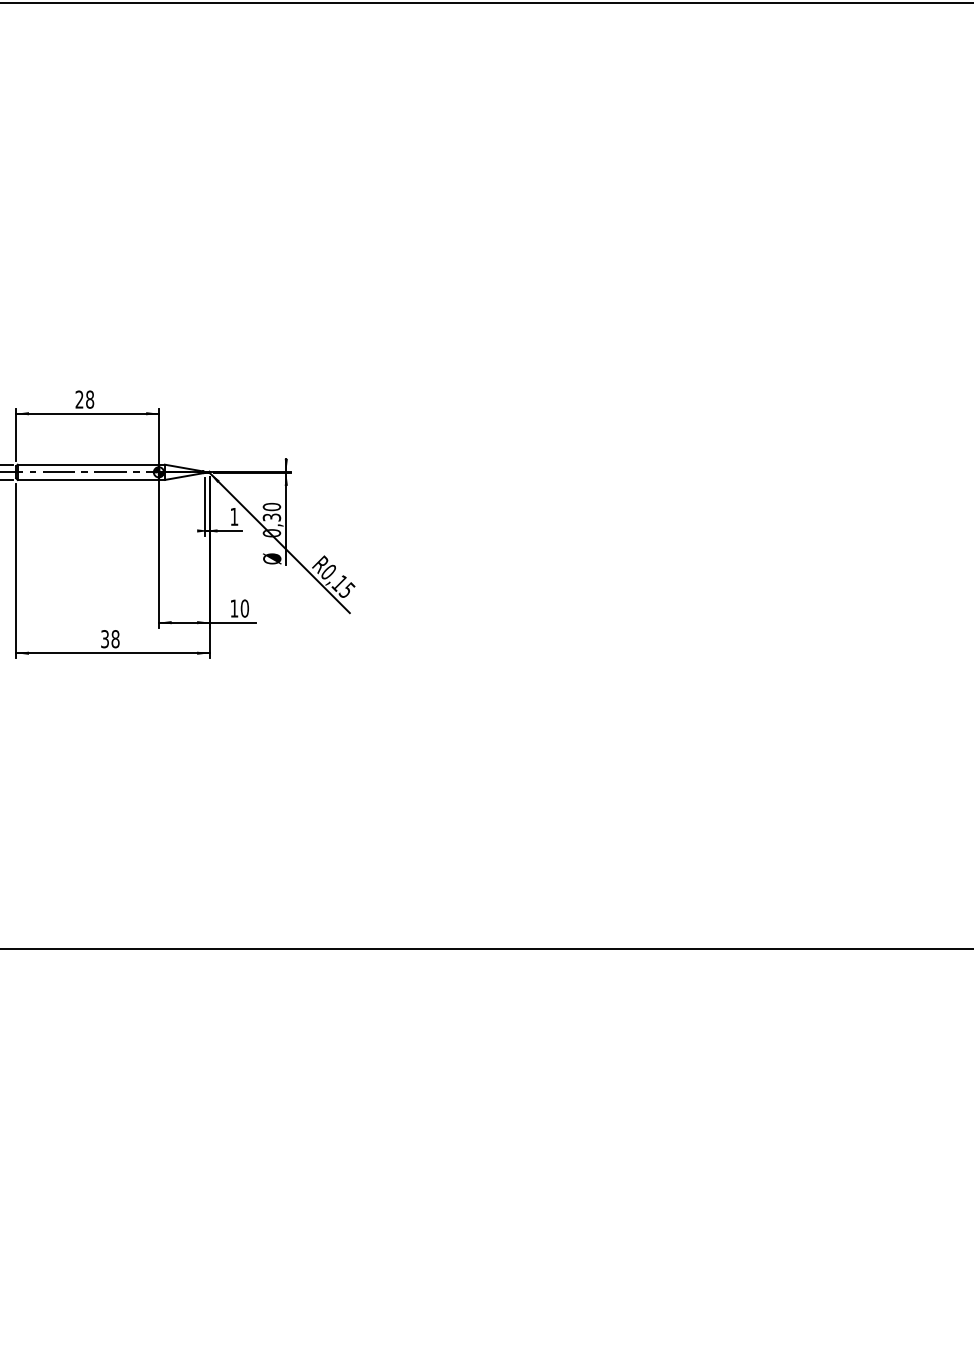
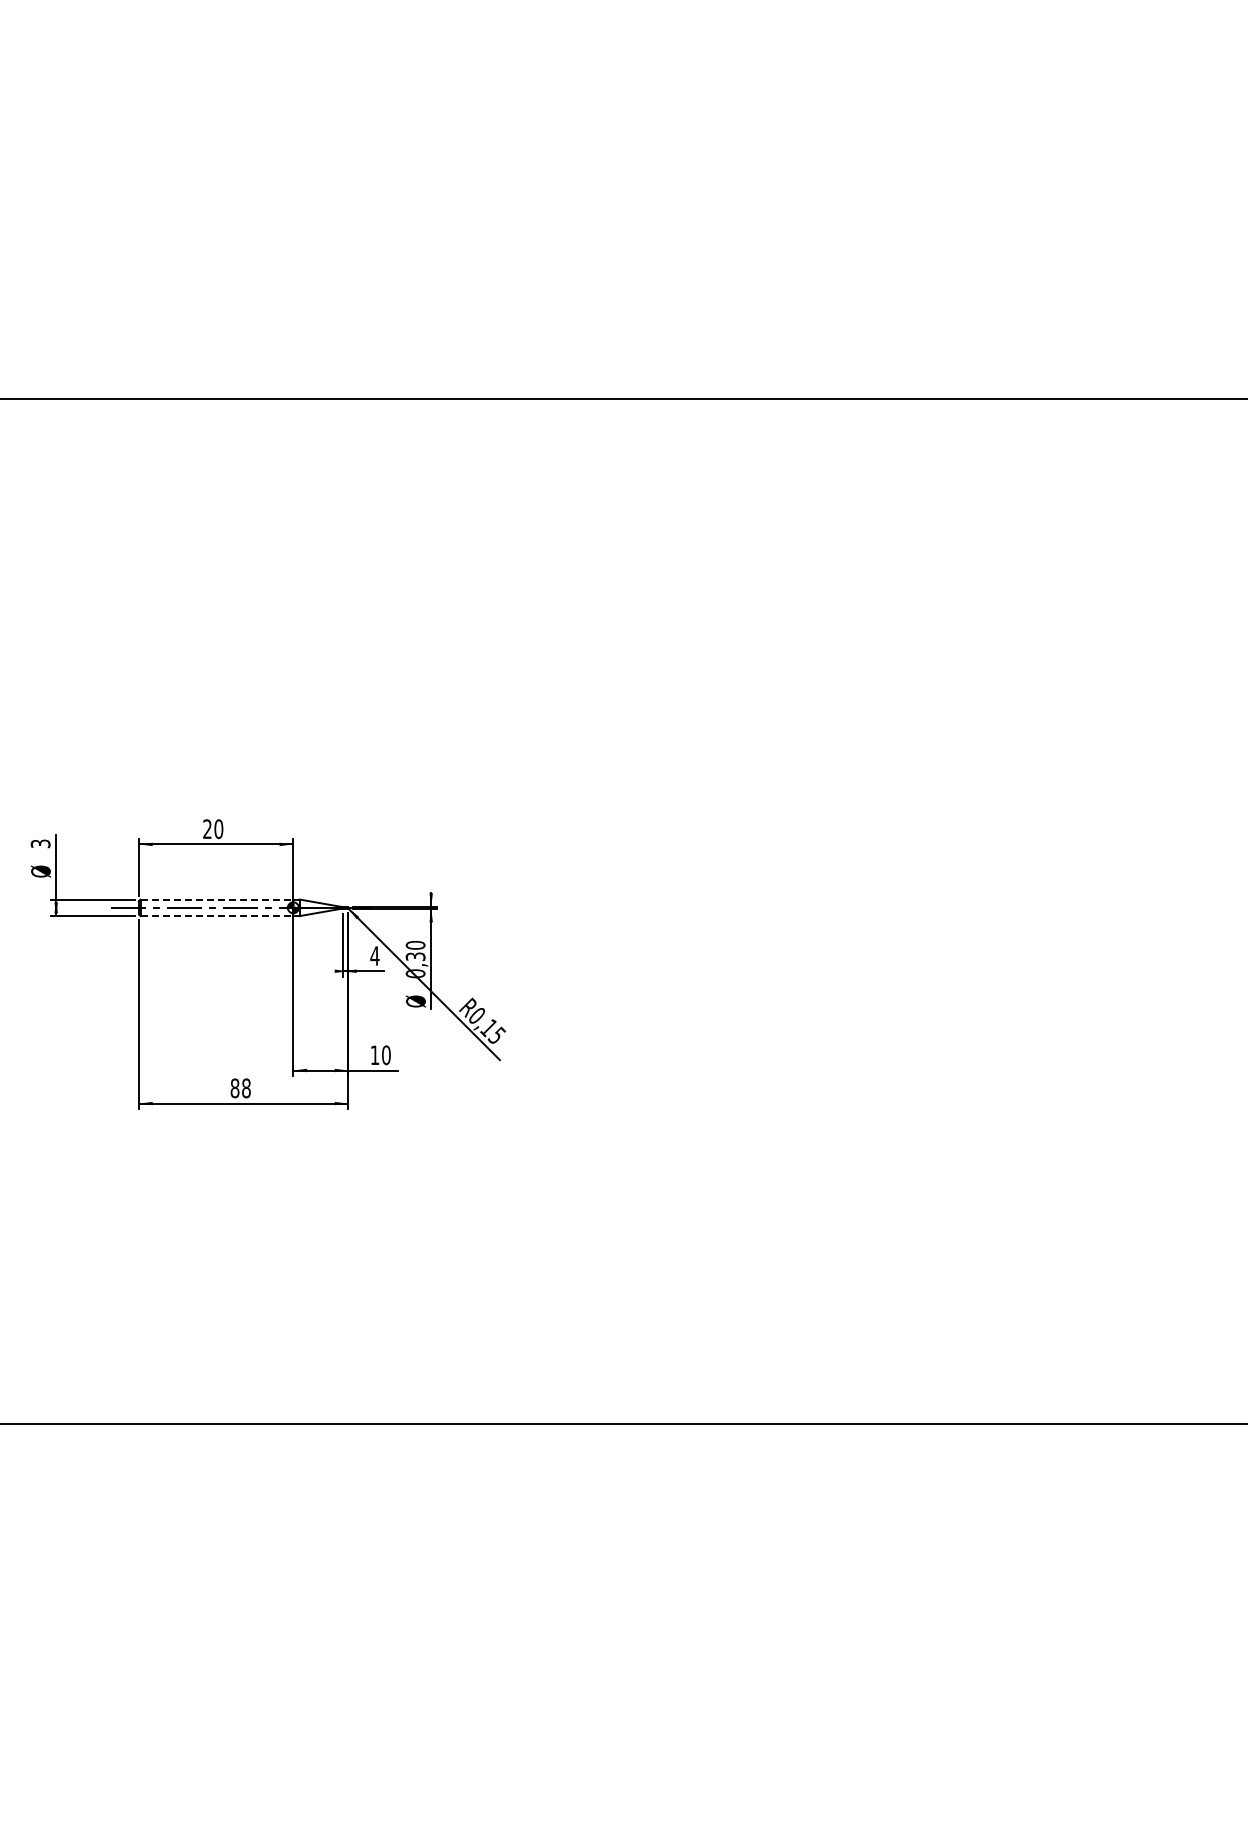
text: (89, 399) -> (218, 828), 28 -> 20
line: (88, 464) -> (217, 899), solid -> dashed
line: (88, 480) -> (217, 916), solid -> dashed
text: (233, 516) -> (374, 955), 1 -> 4
text: (104, 639) -> (234, 1088), 38 -> 88

